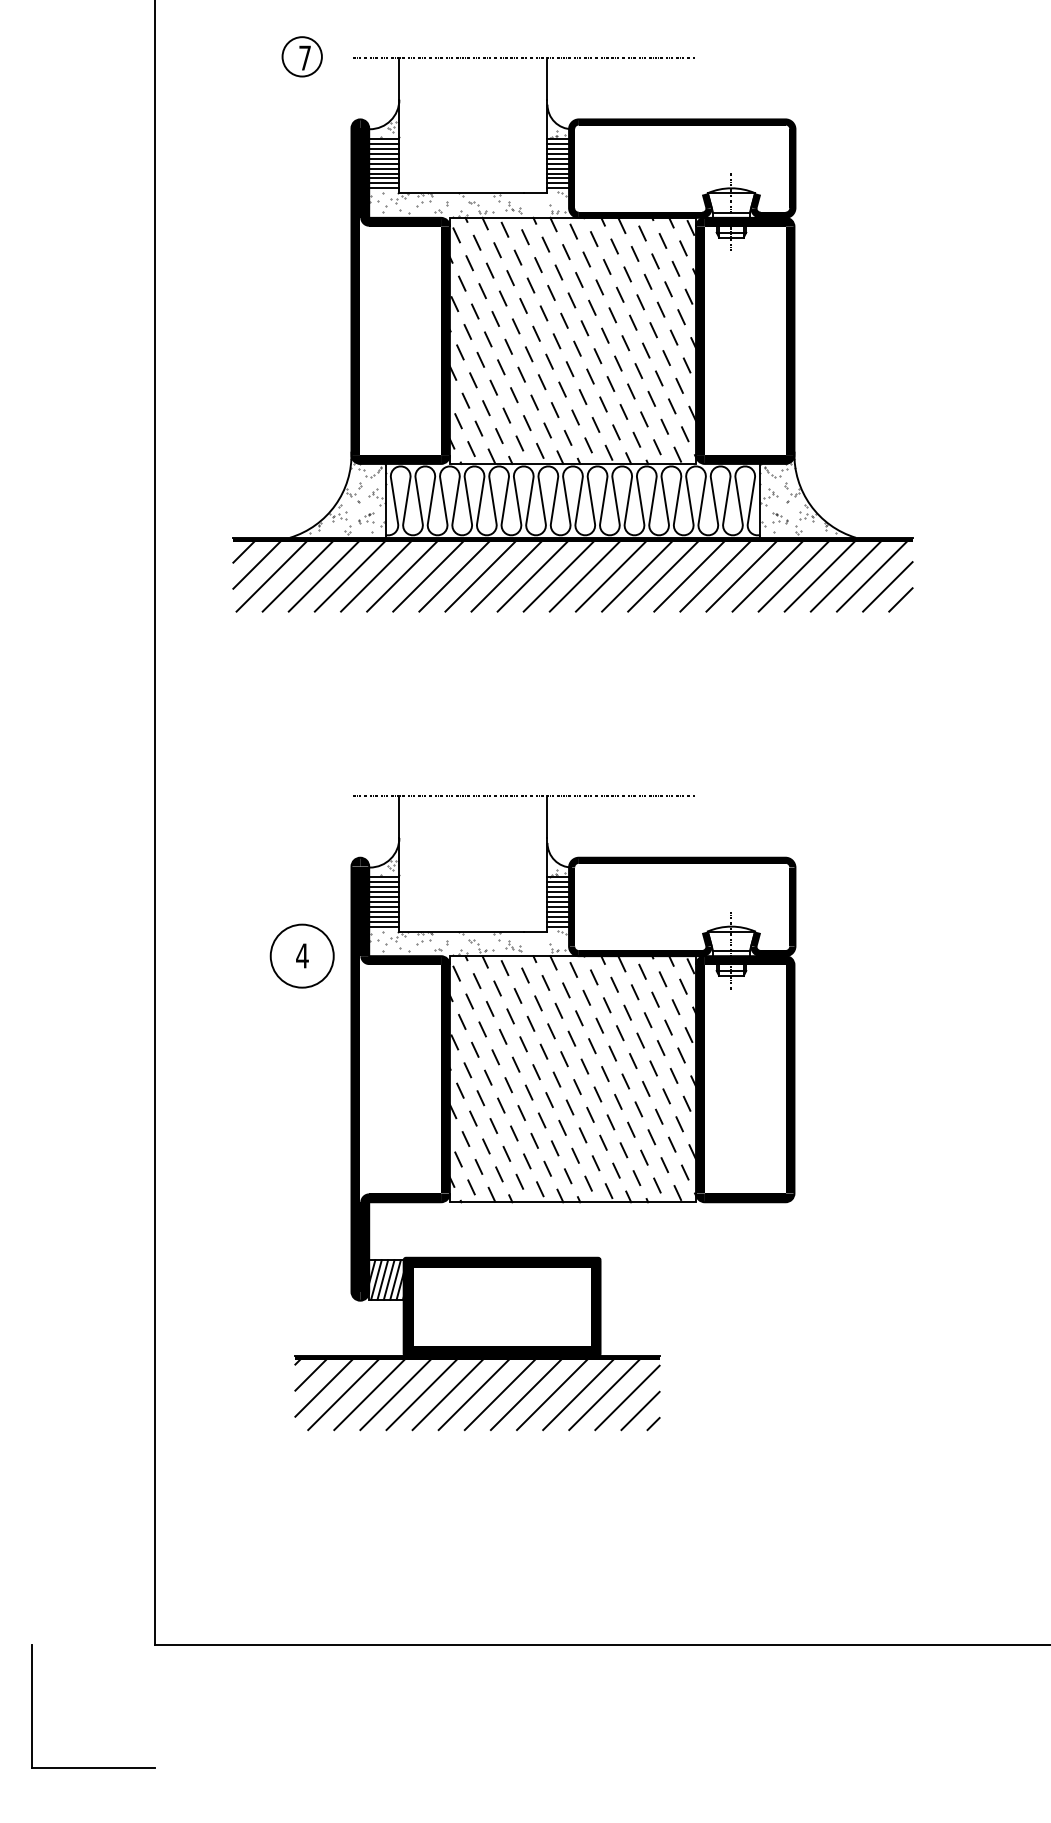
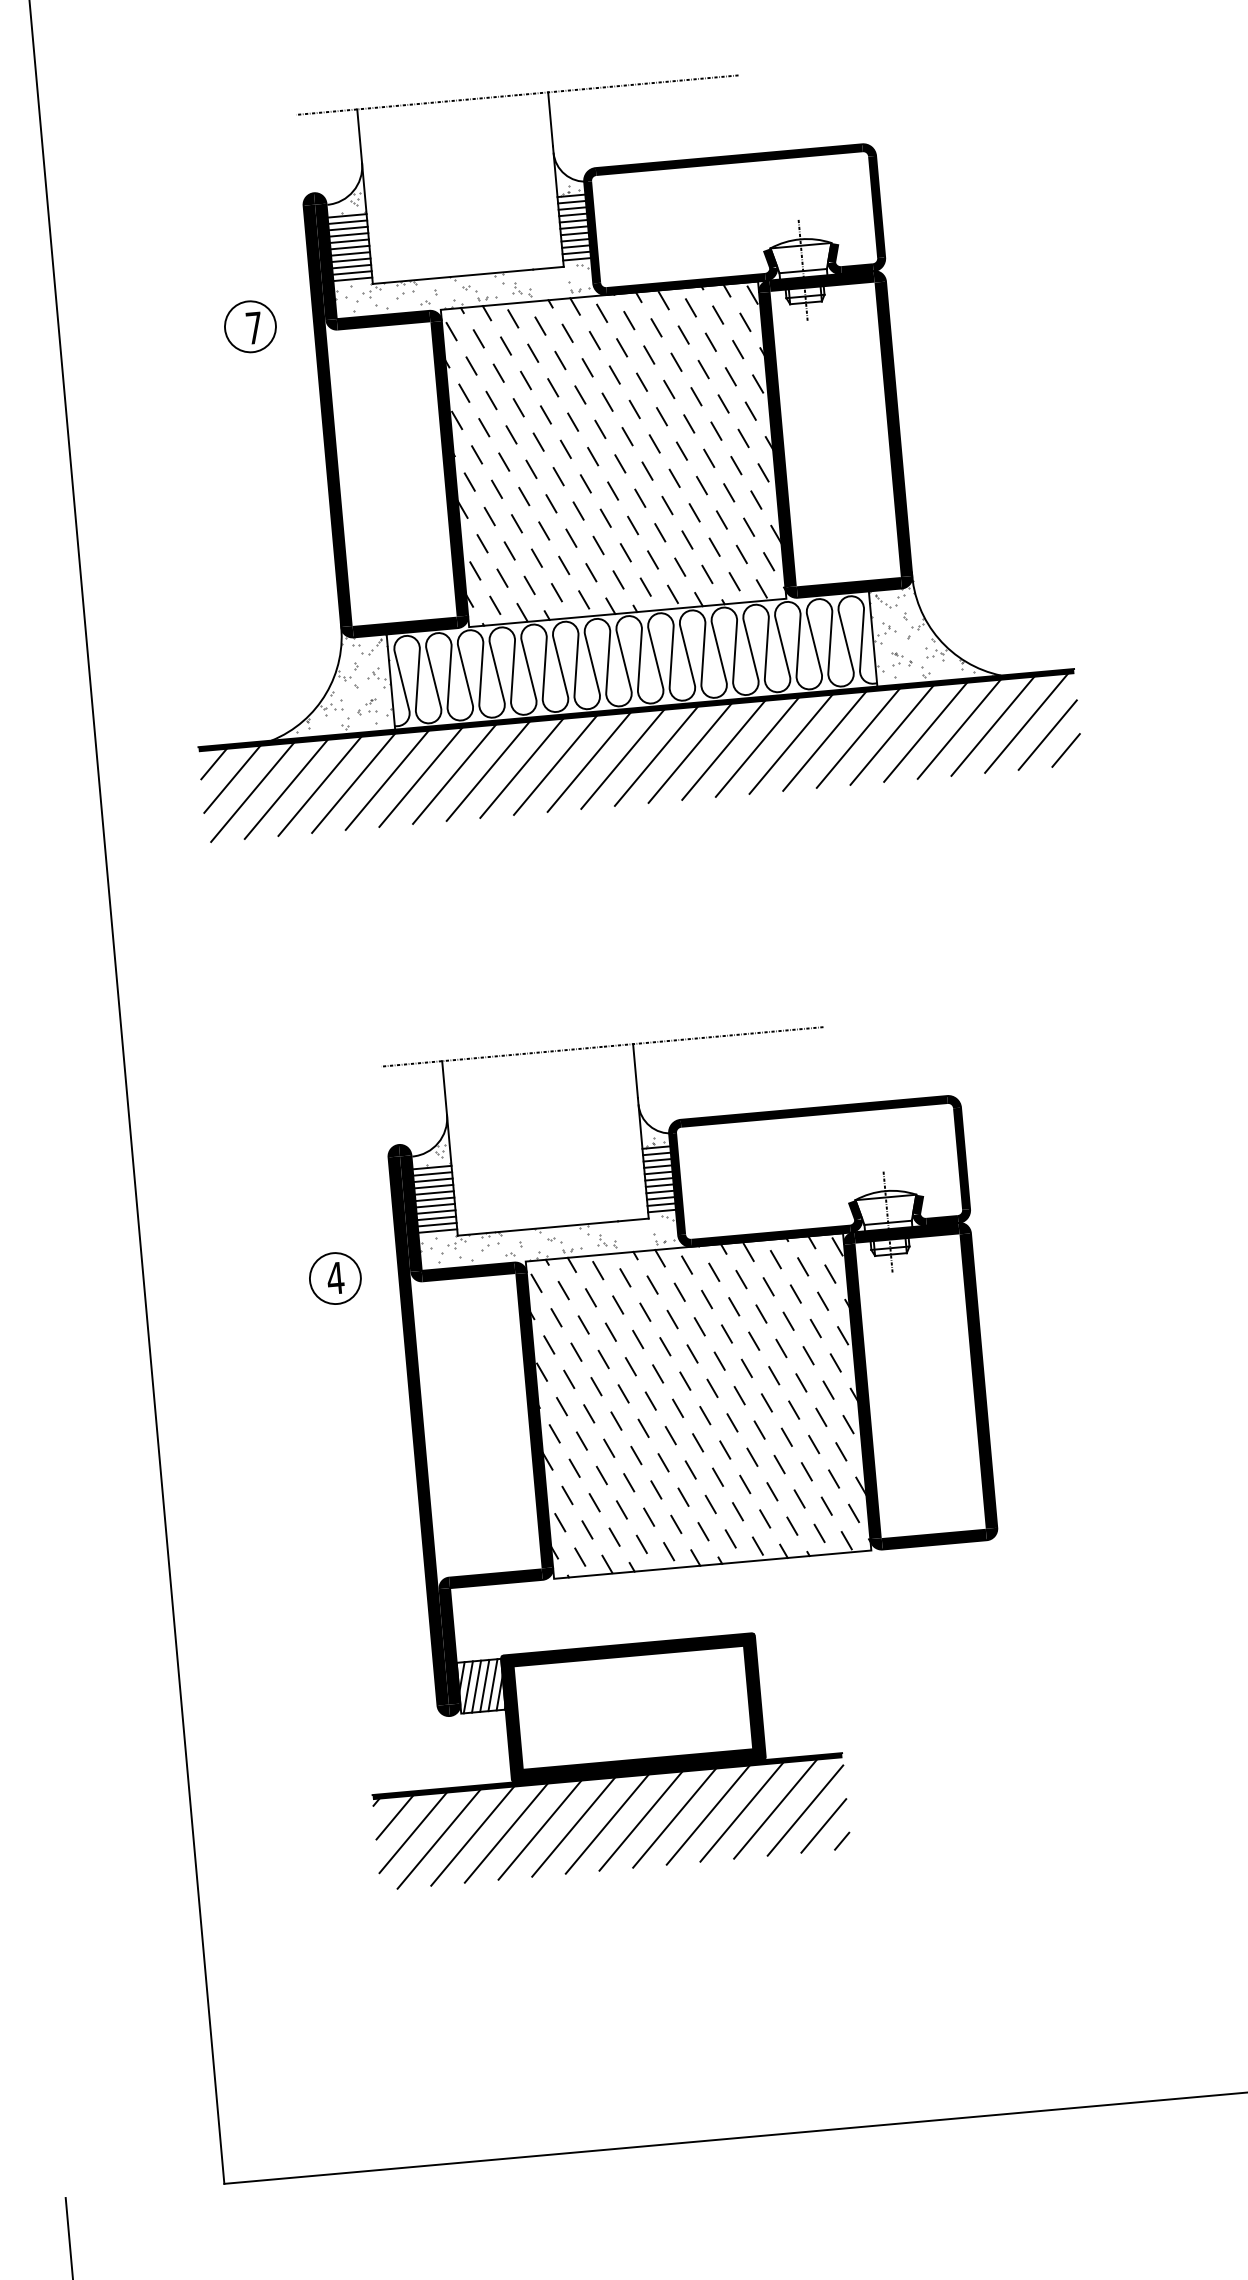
part: (301, 56) -> (249, 326), moved
circle: (301, 955) -> (334, 1277), size x0.62

